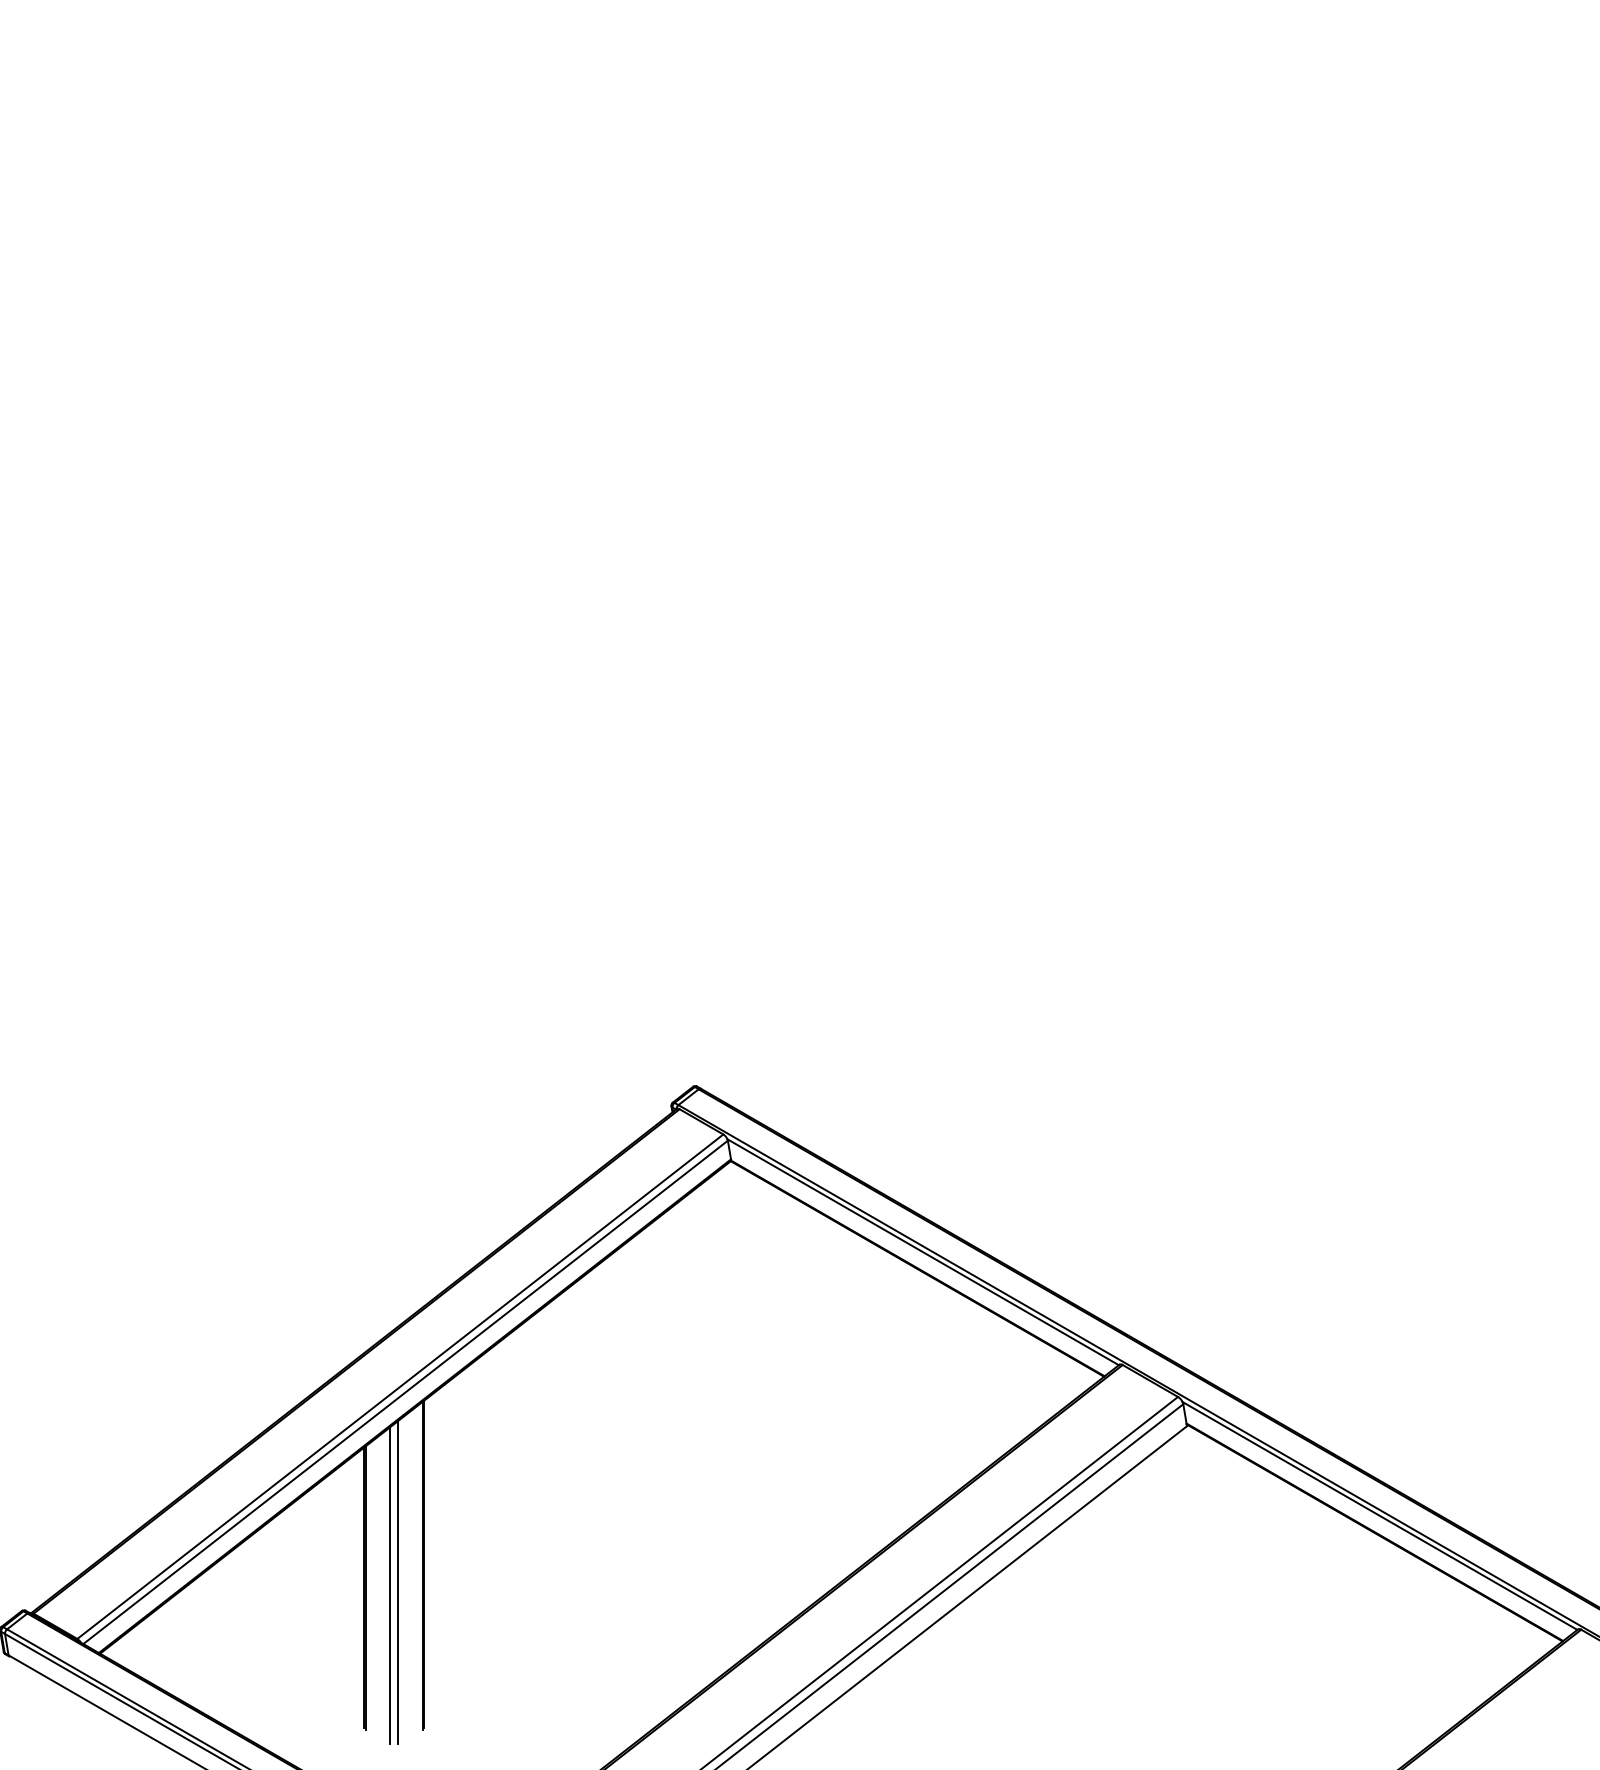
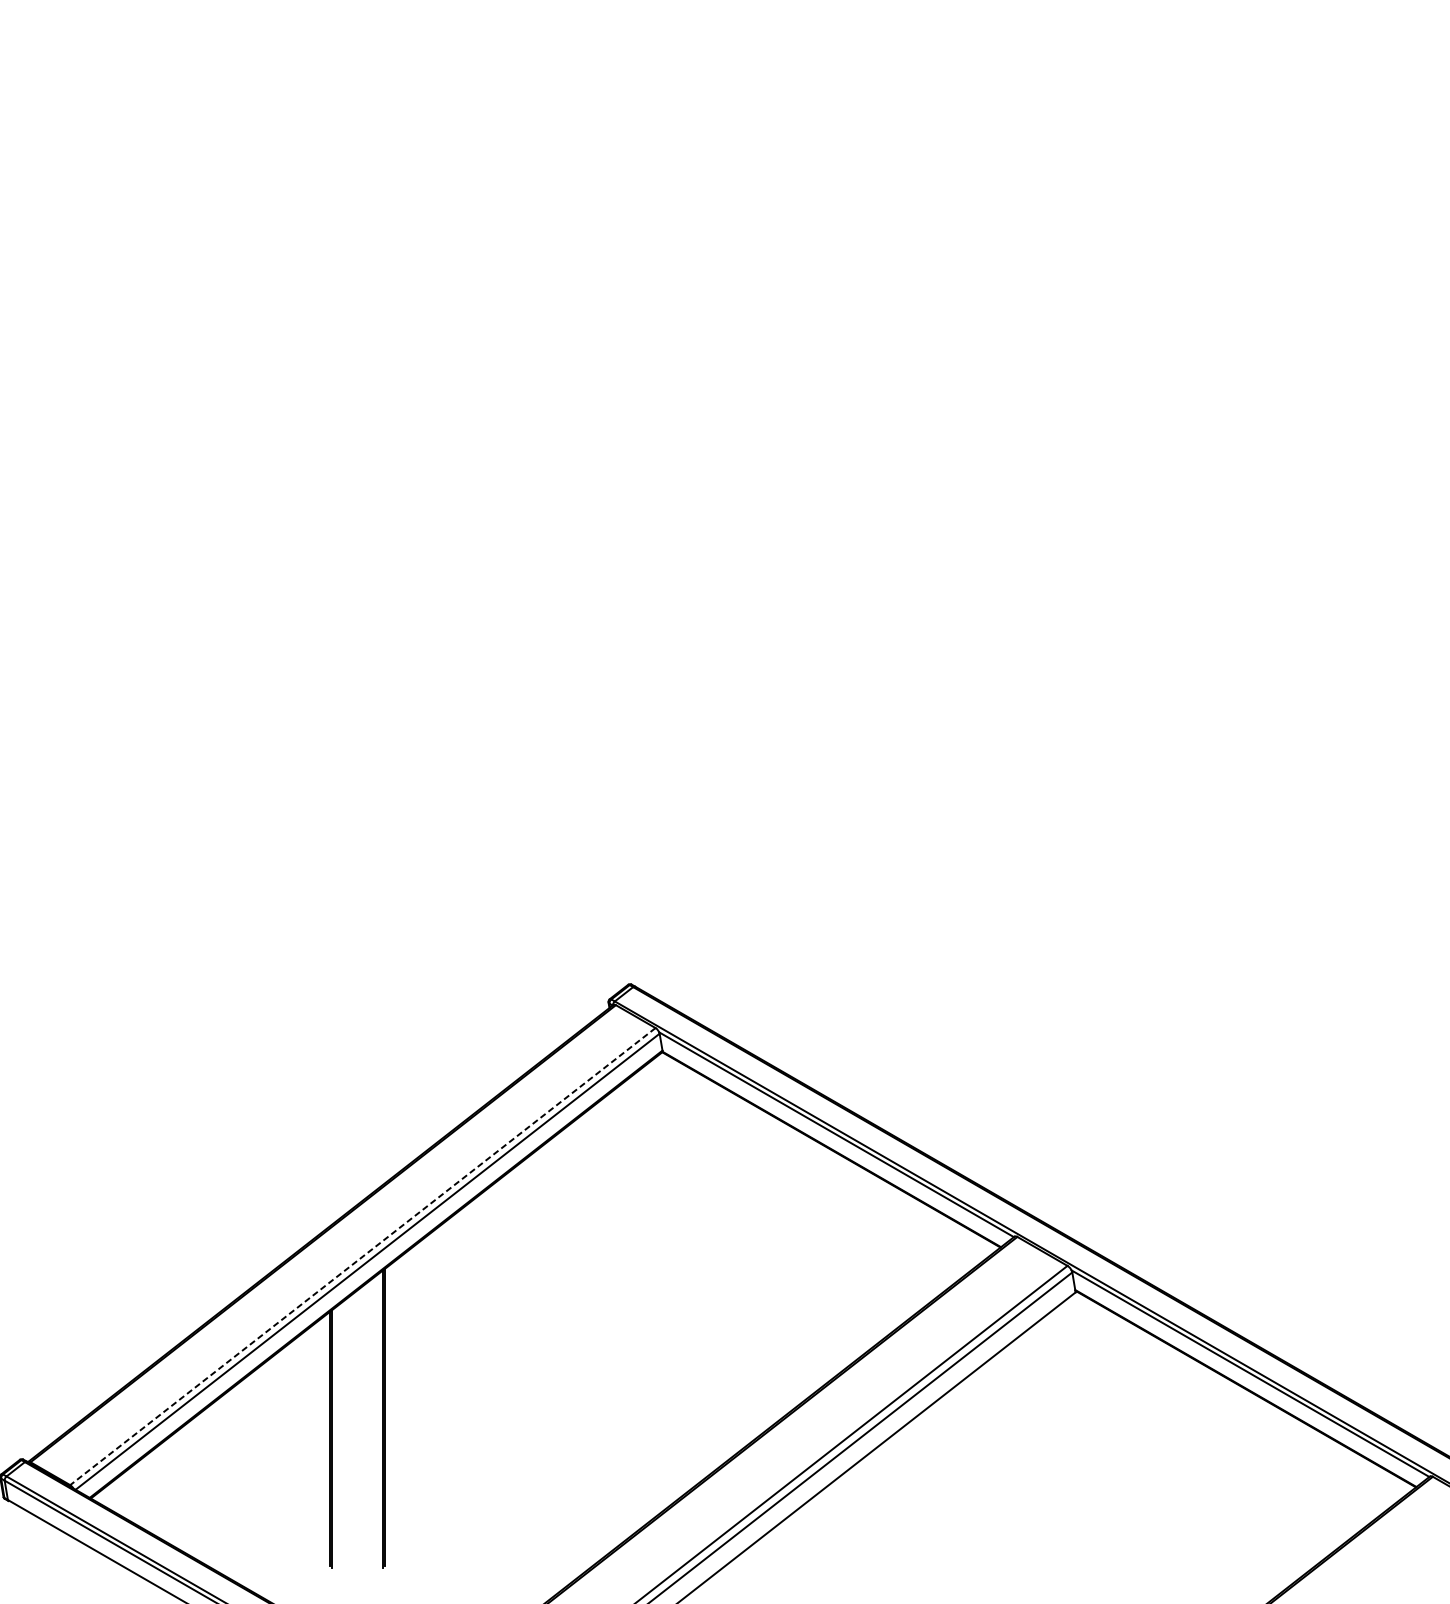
line: (400, 1386) -> (363, 1256), solid -> dashed
line: (398, 1581) -> (361, 1433), removed
line: (390, 1585) -> (353, 1436), removed

